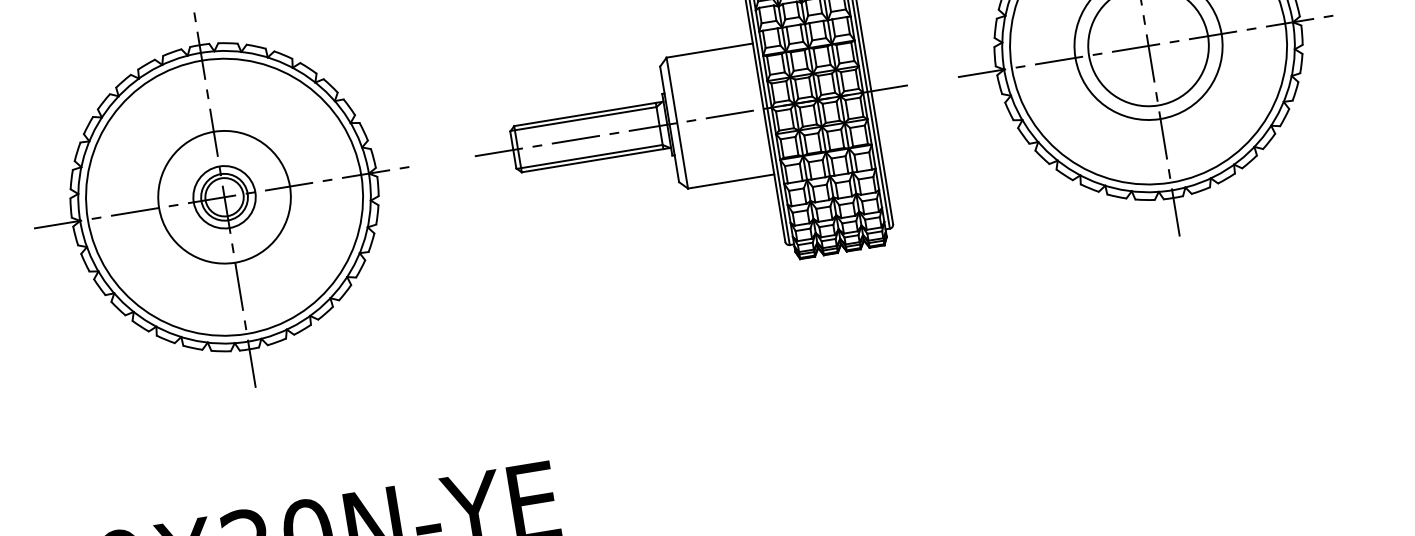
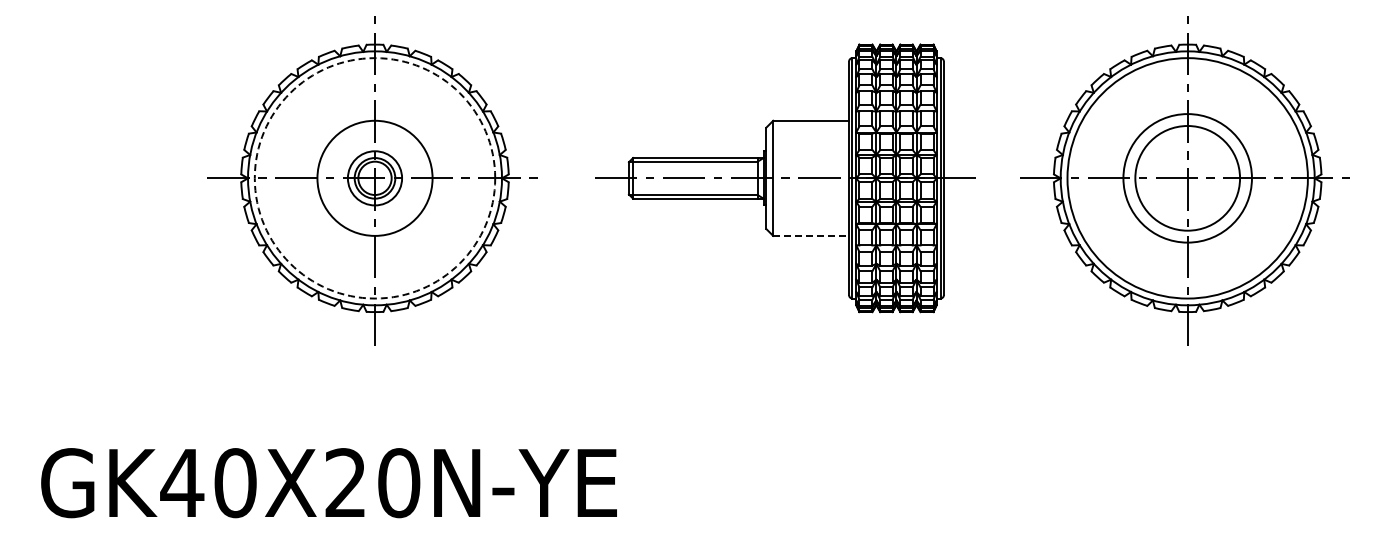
line: (731, 180) -> (811, 235), solid -> dashed
circle: (224, 197) -> (374, 178), solid -> dashed

